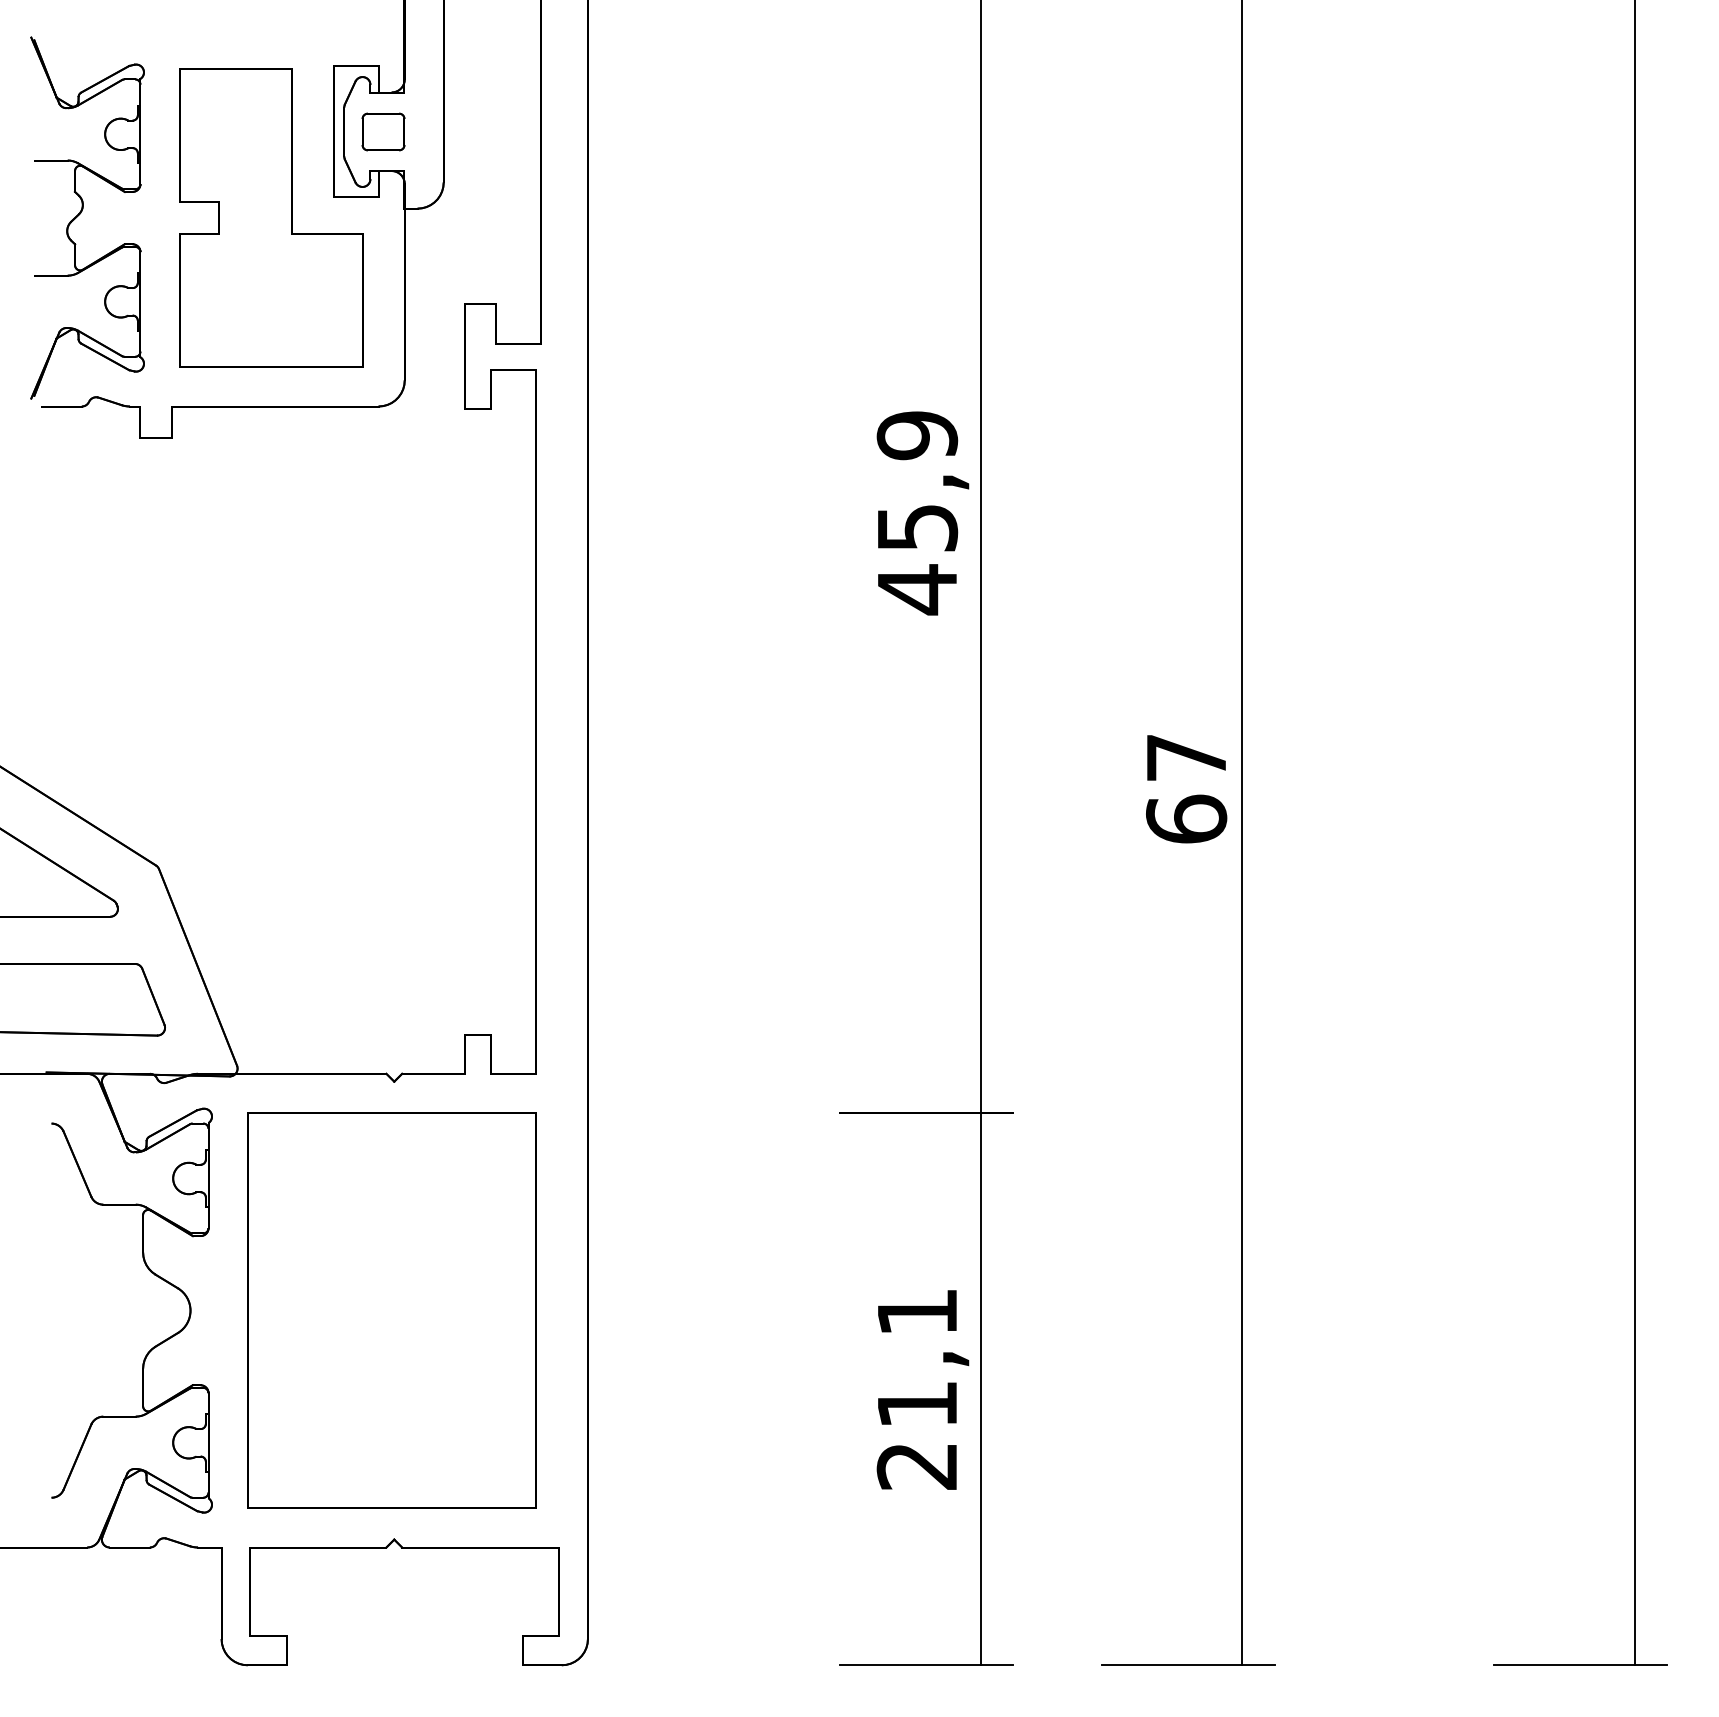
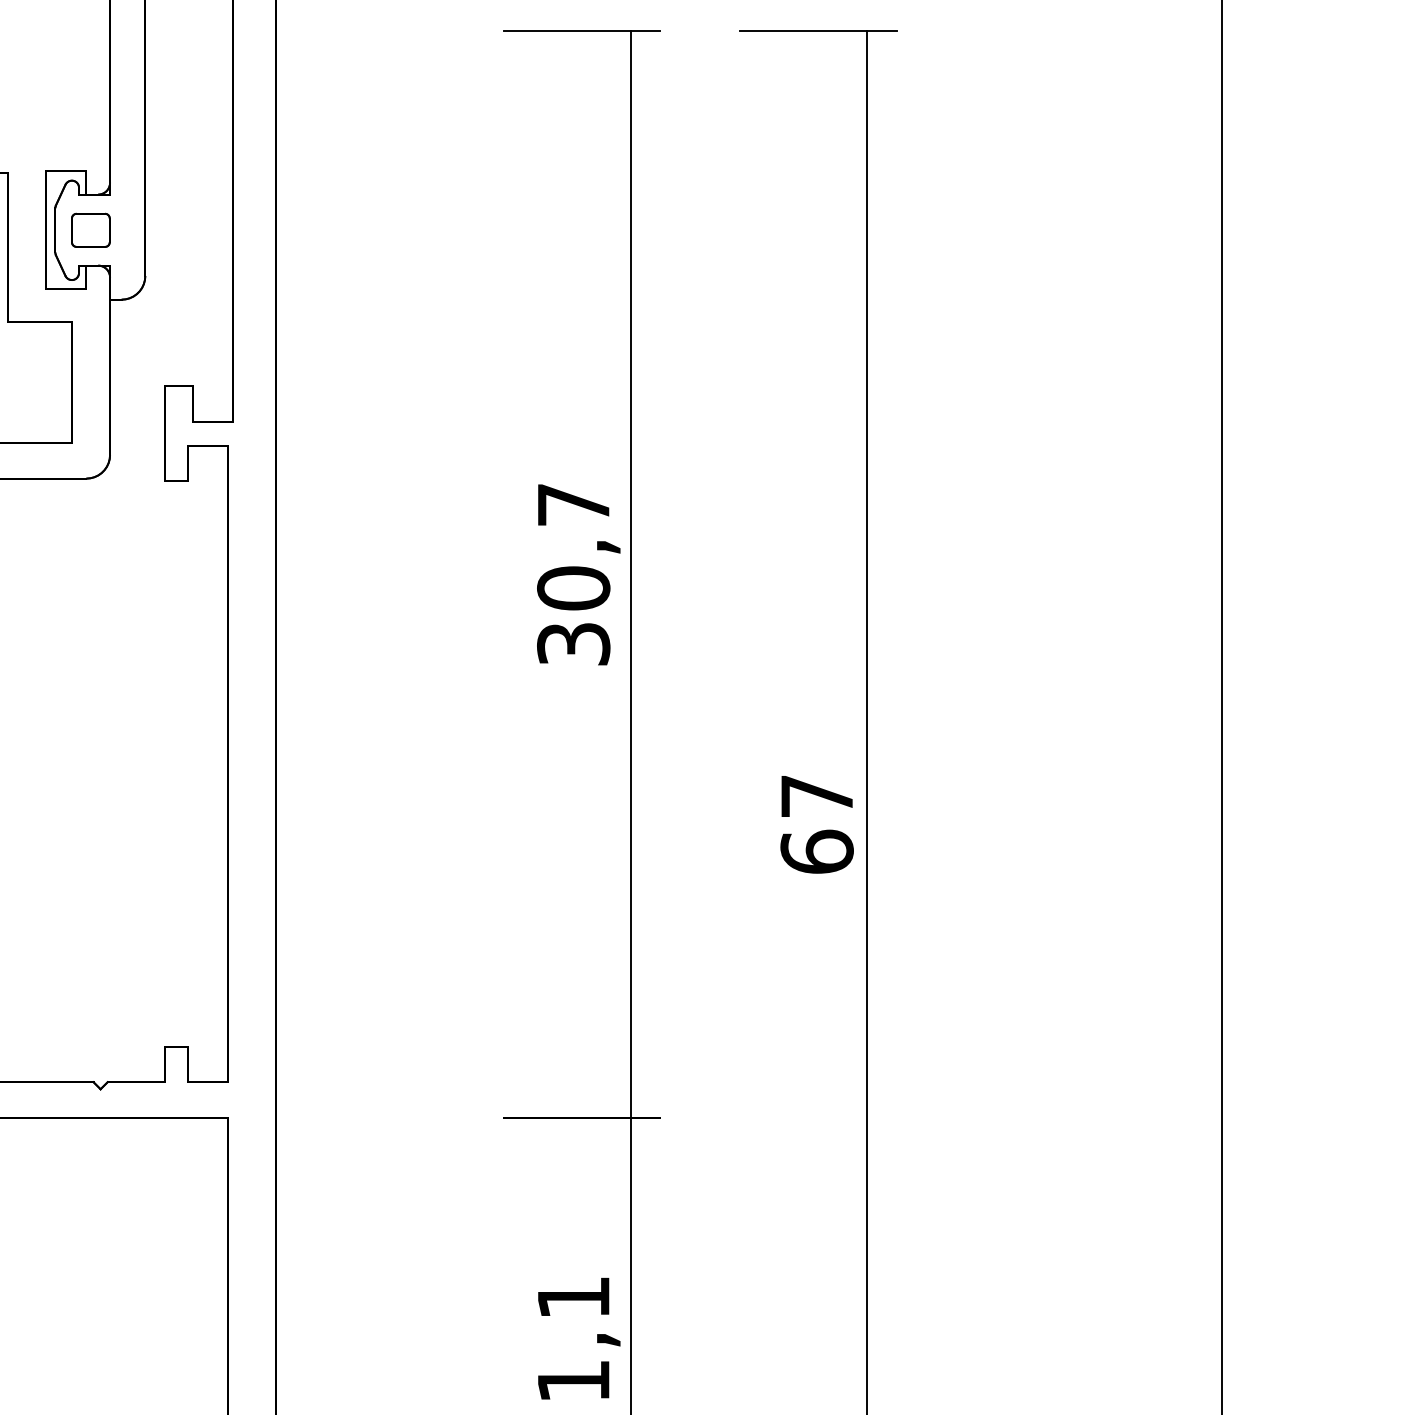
text: (917, 513) -> (573, 575), 45,9 -> 30,7

